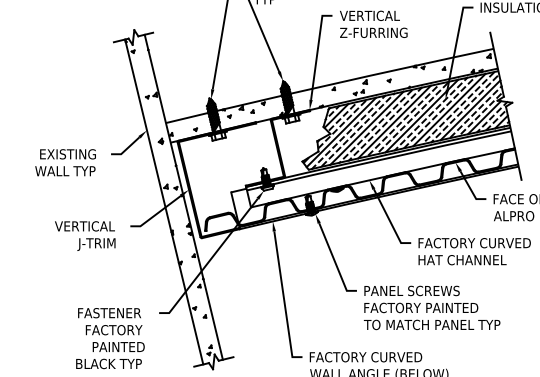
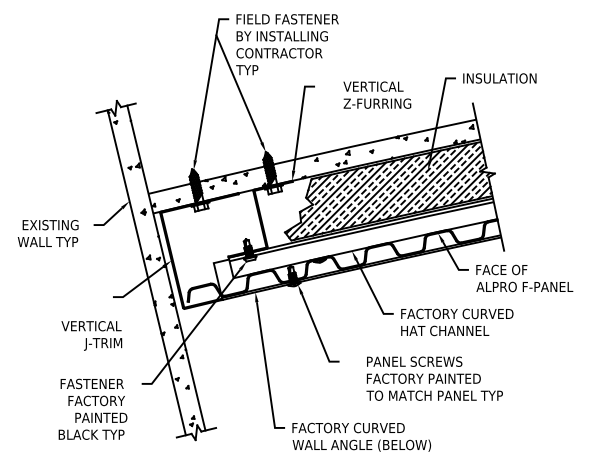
text: (373, 23) -> (377, 94), moved
text: (84, 235) -> (91, 335), moved
text: (431, 307) -> (434, 378), moved

